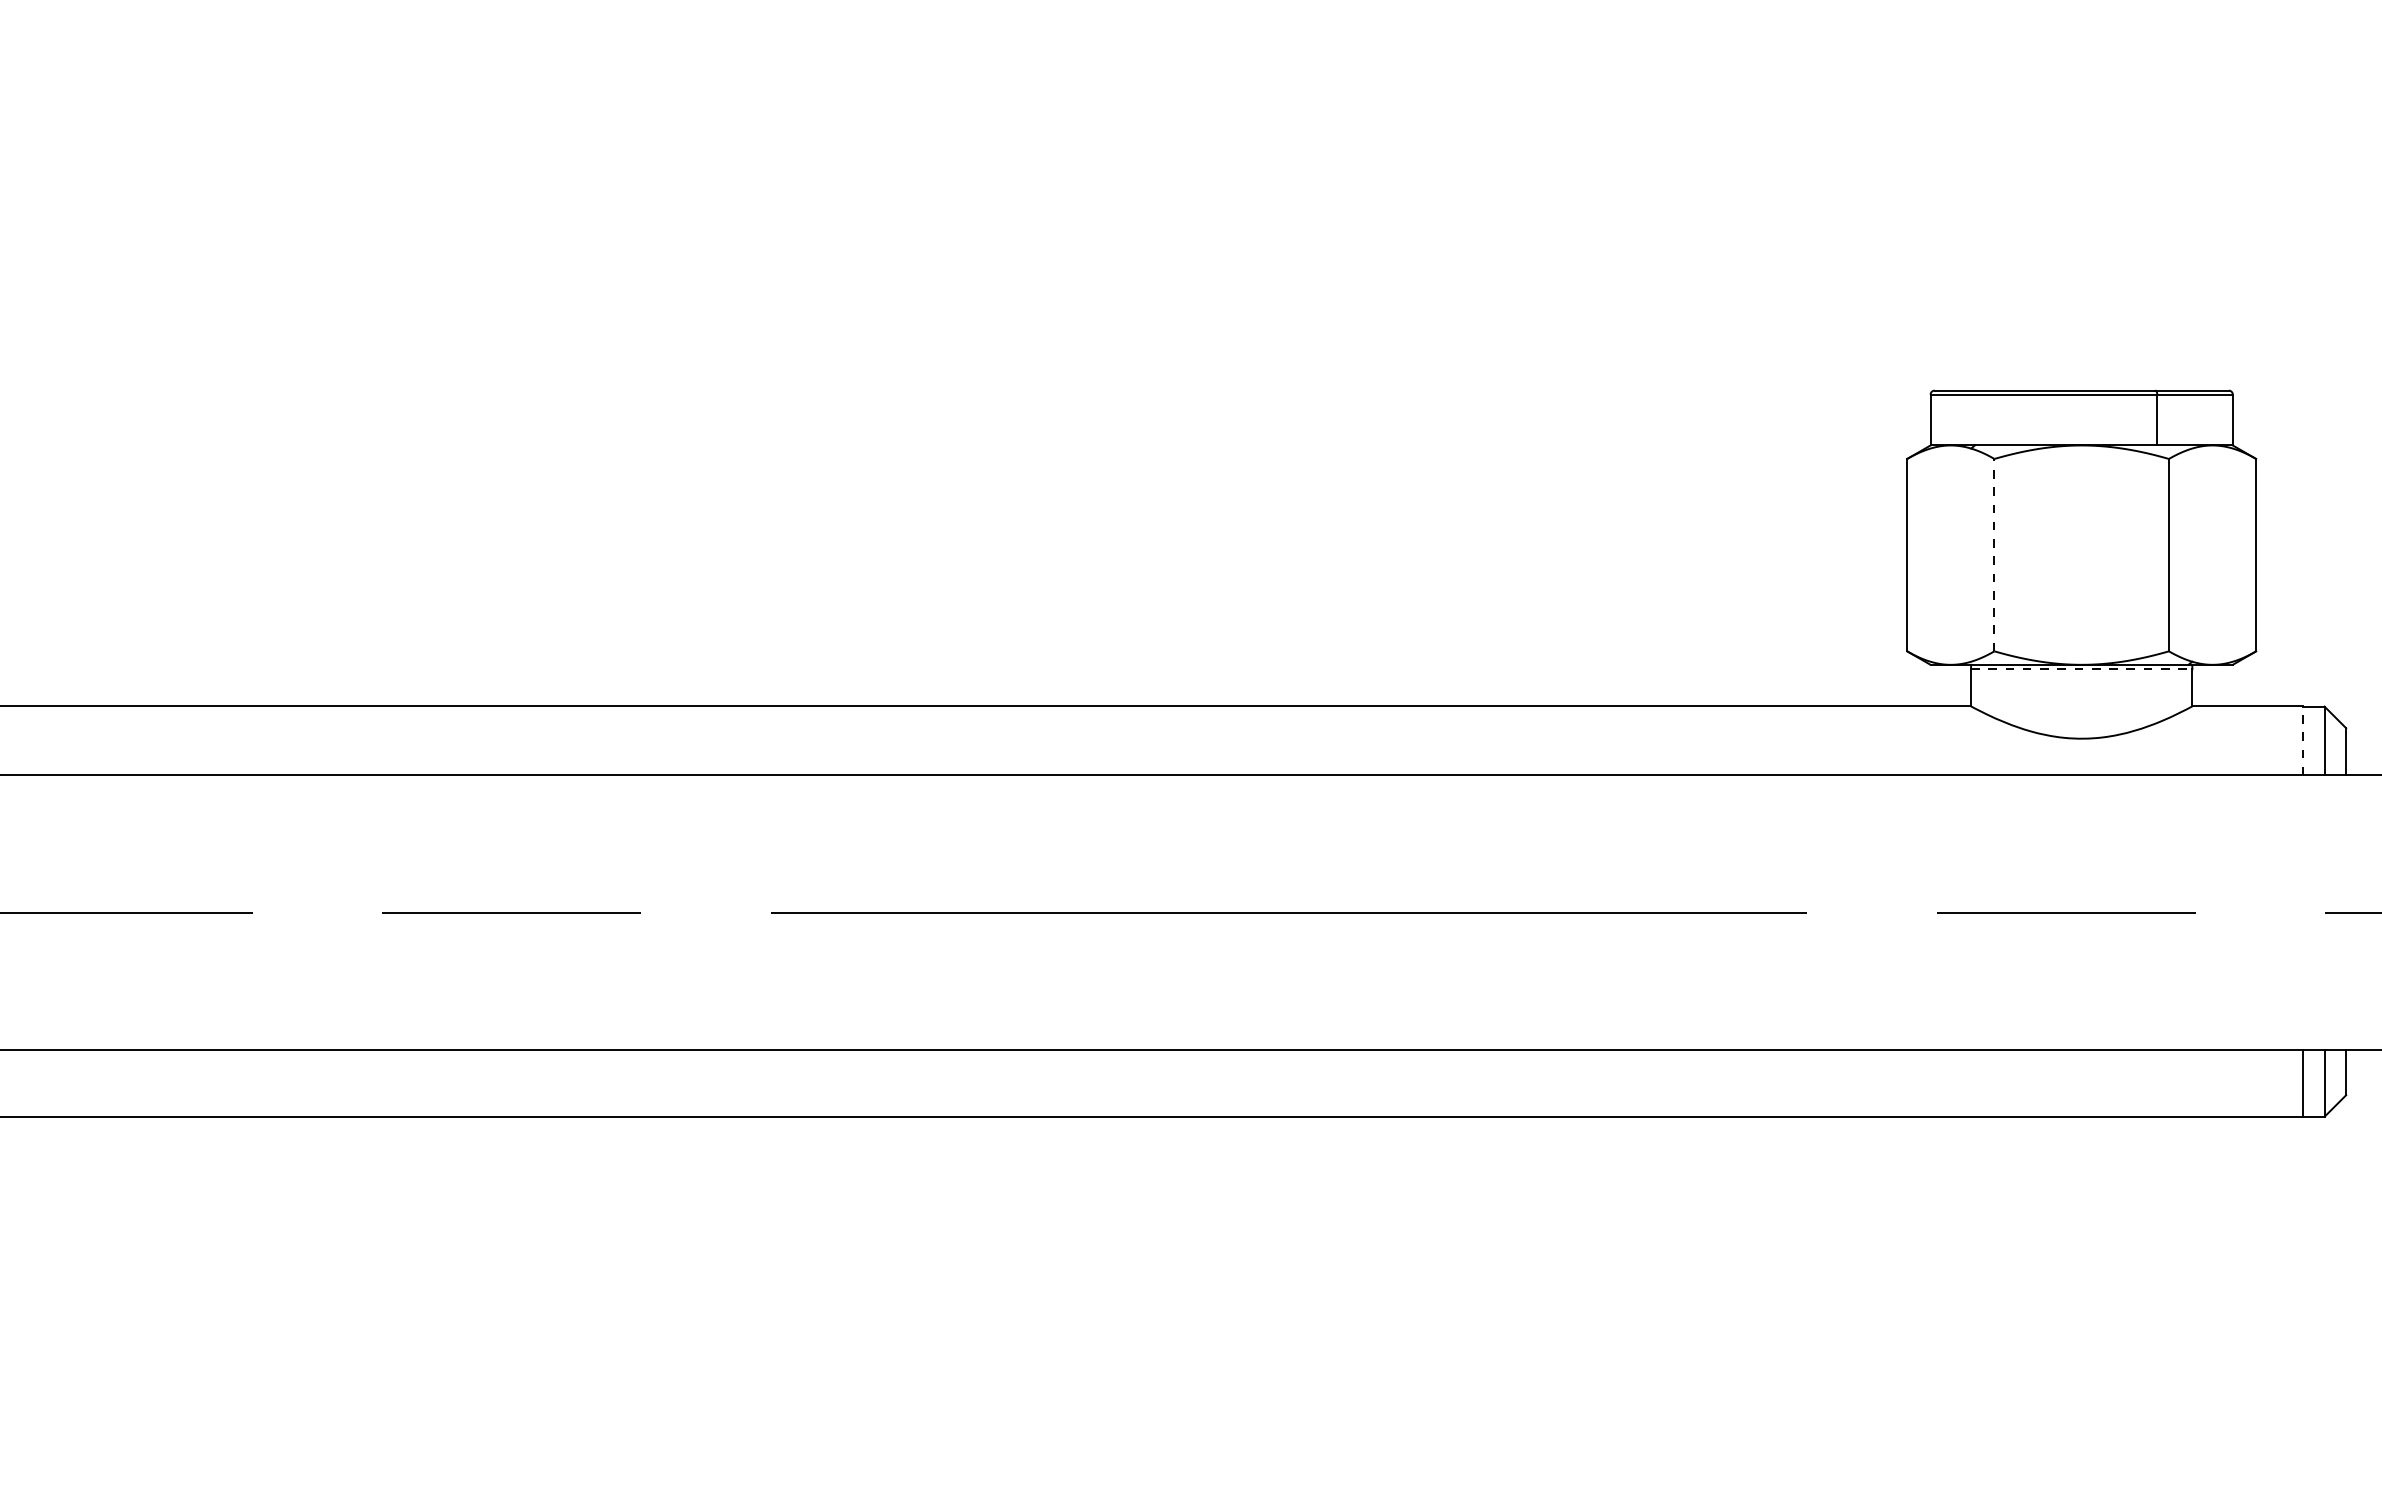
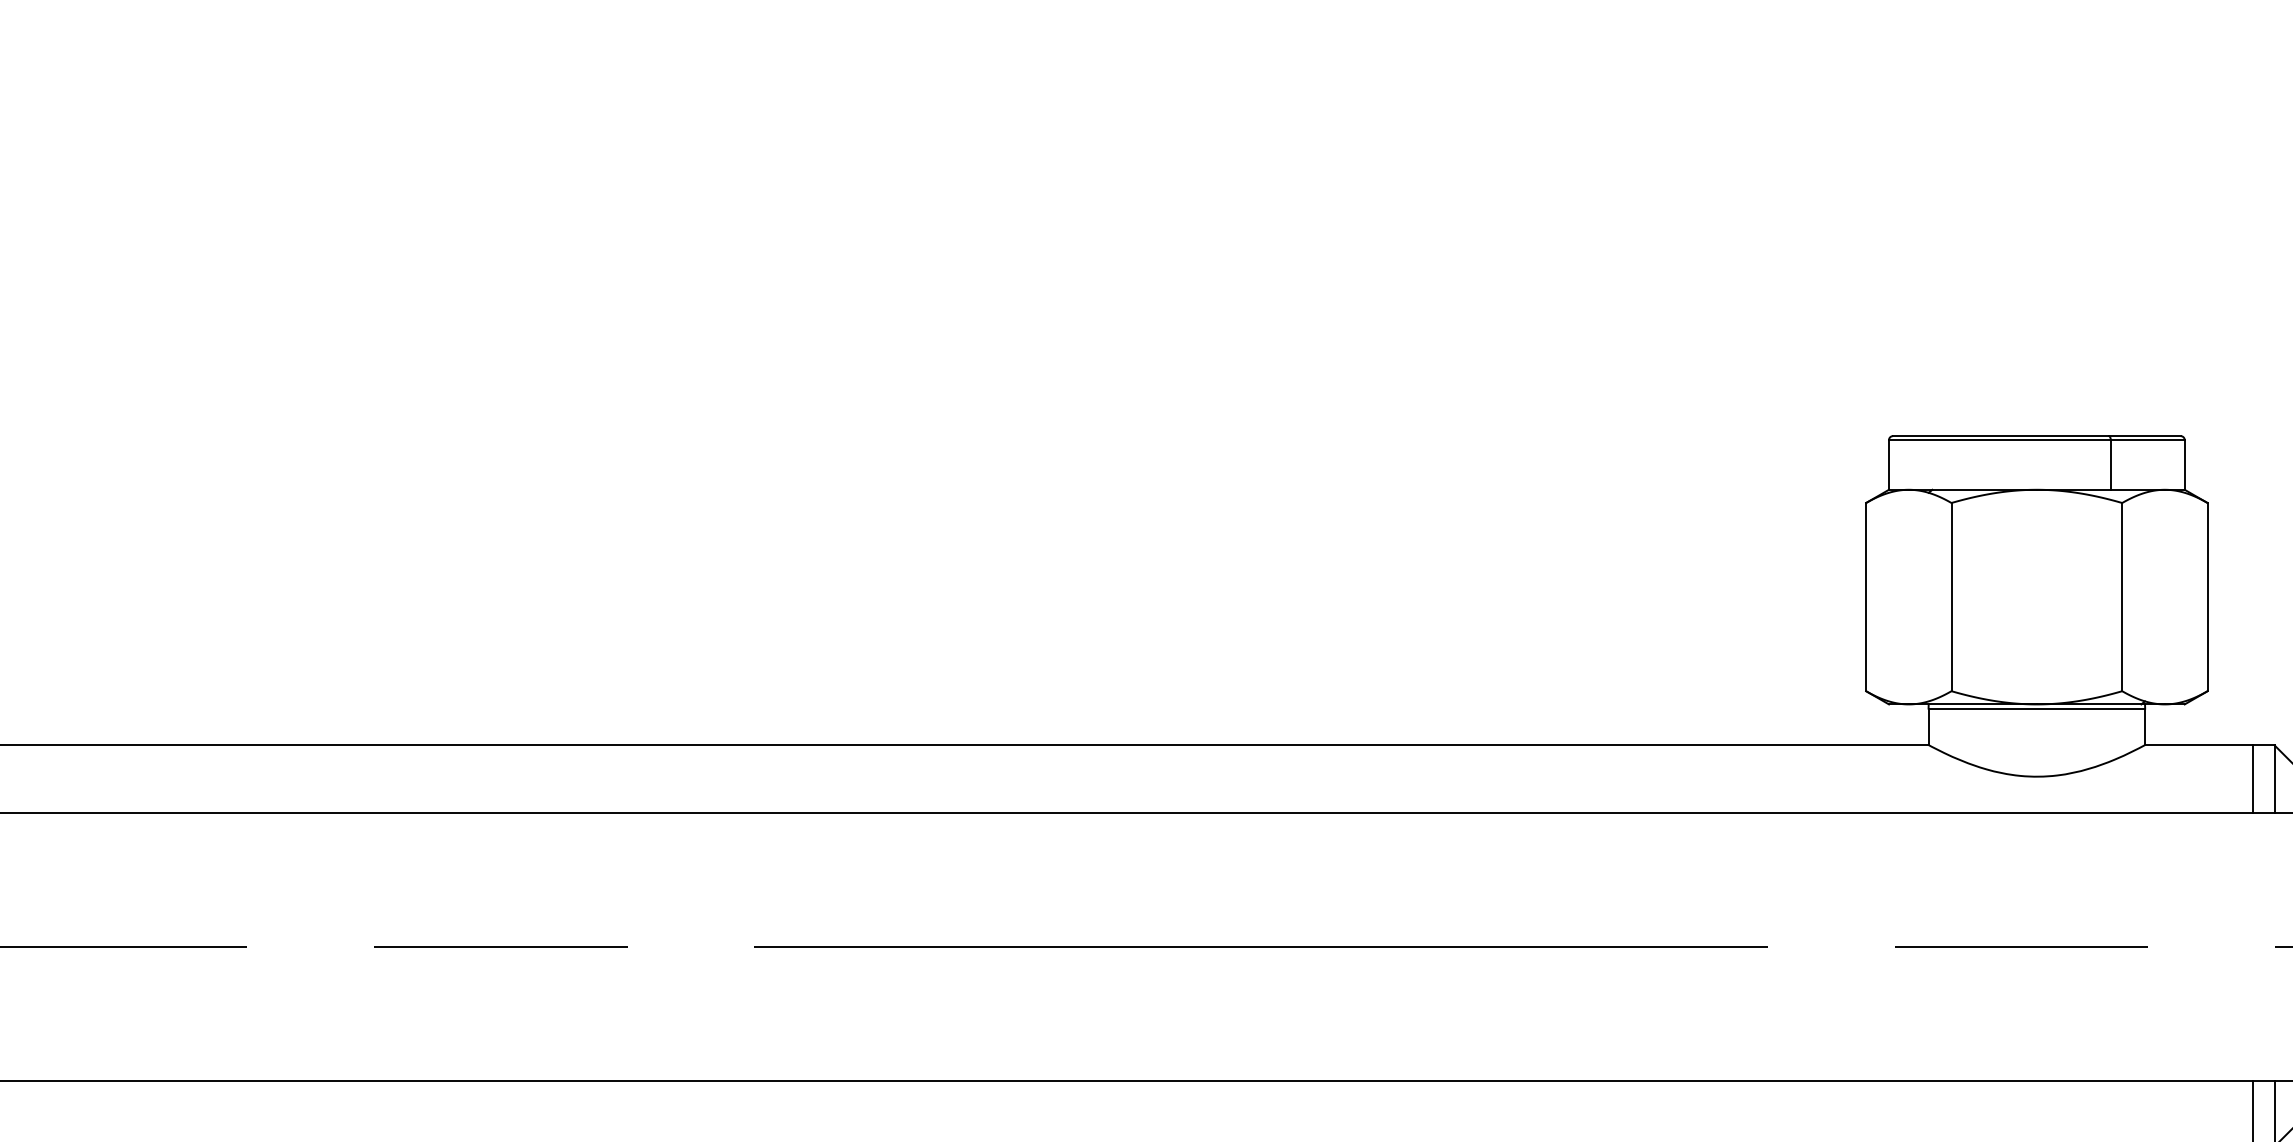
line: (1994, 554) -> (1951, 596), dashed -> solid
line: (2081, 669) -> (2036, 708), dashed -> solid
line: (2302, 740) -> (2252, 778), dashed -> solid

